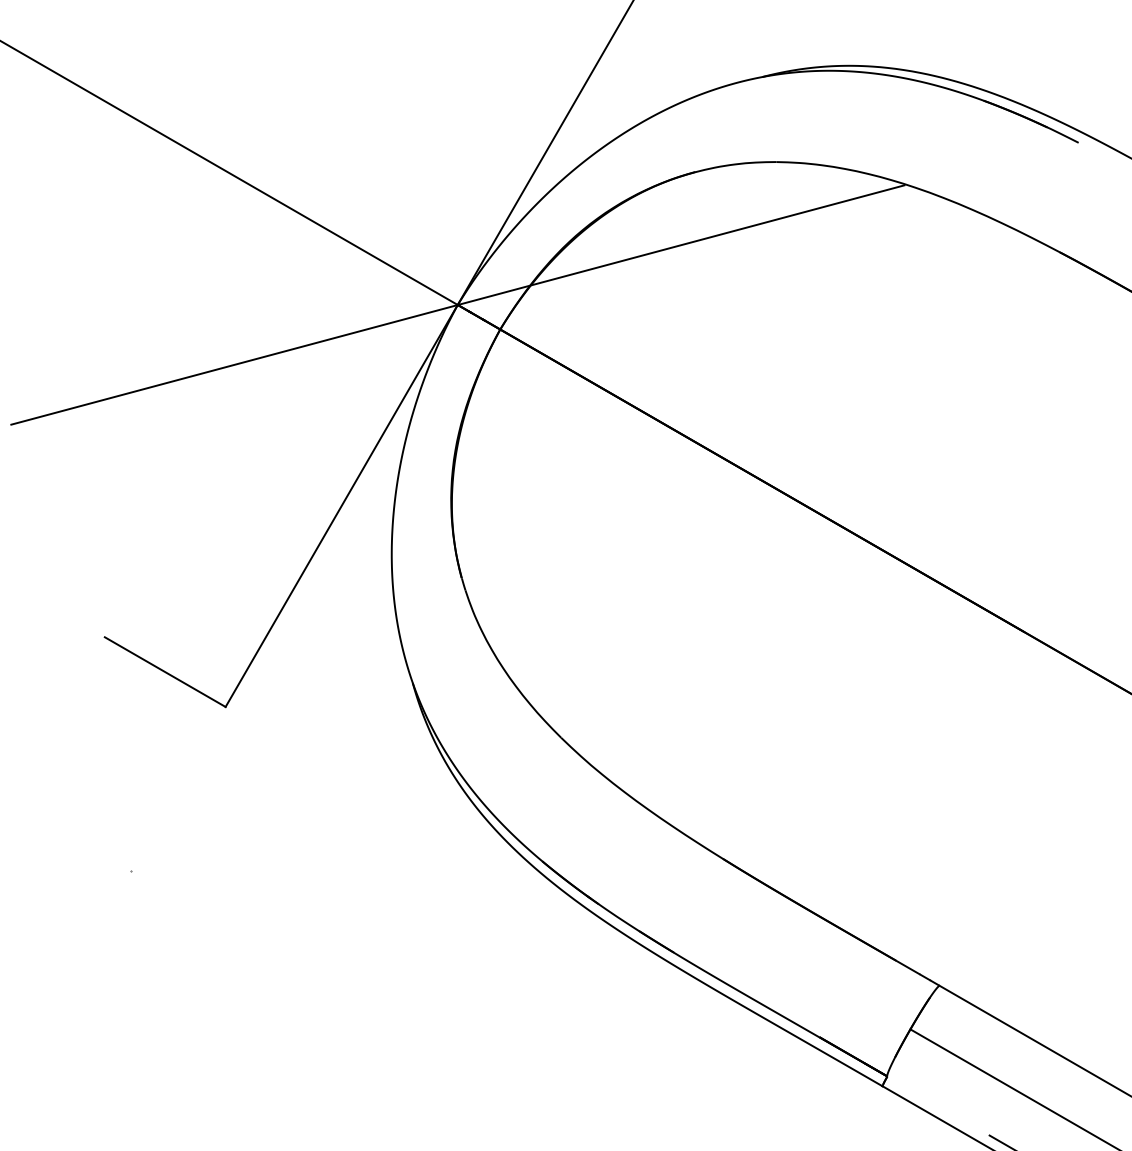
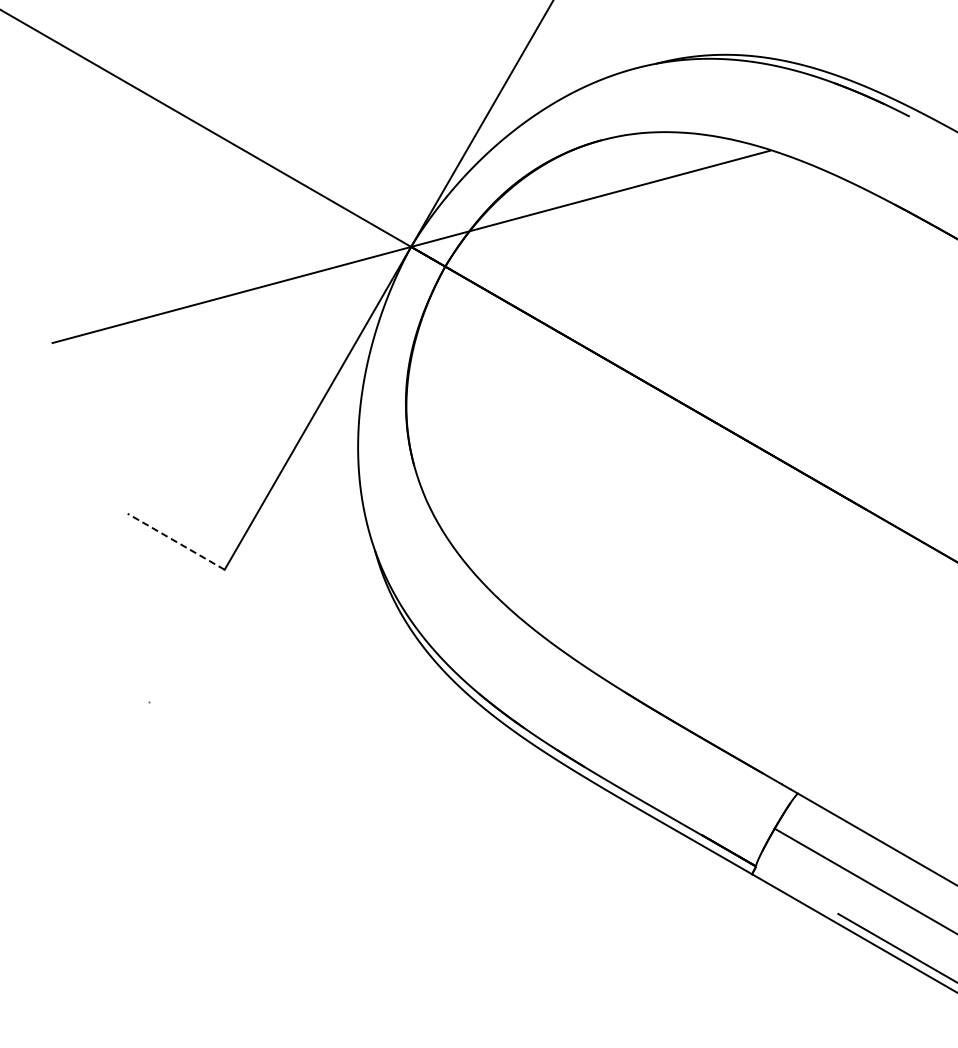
line: (164, 671) -> (175, 541), solid -> dashed

